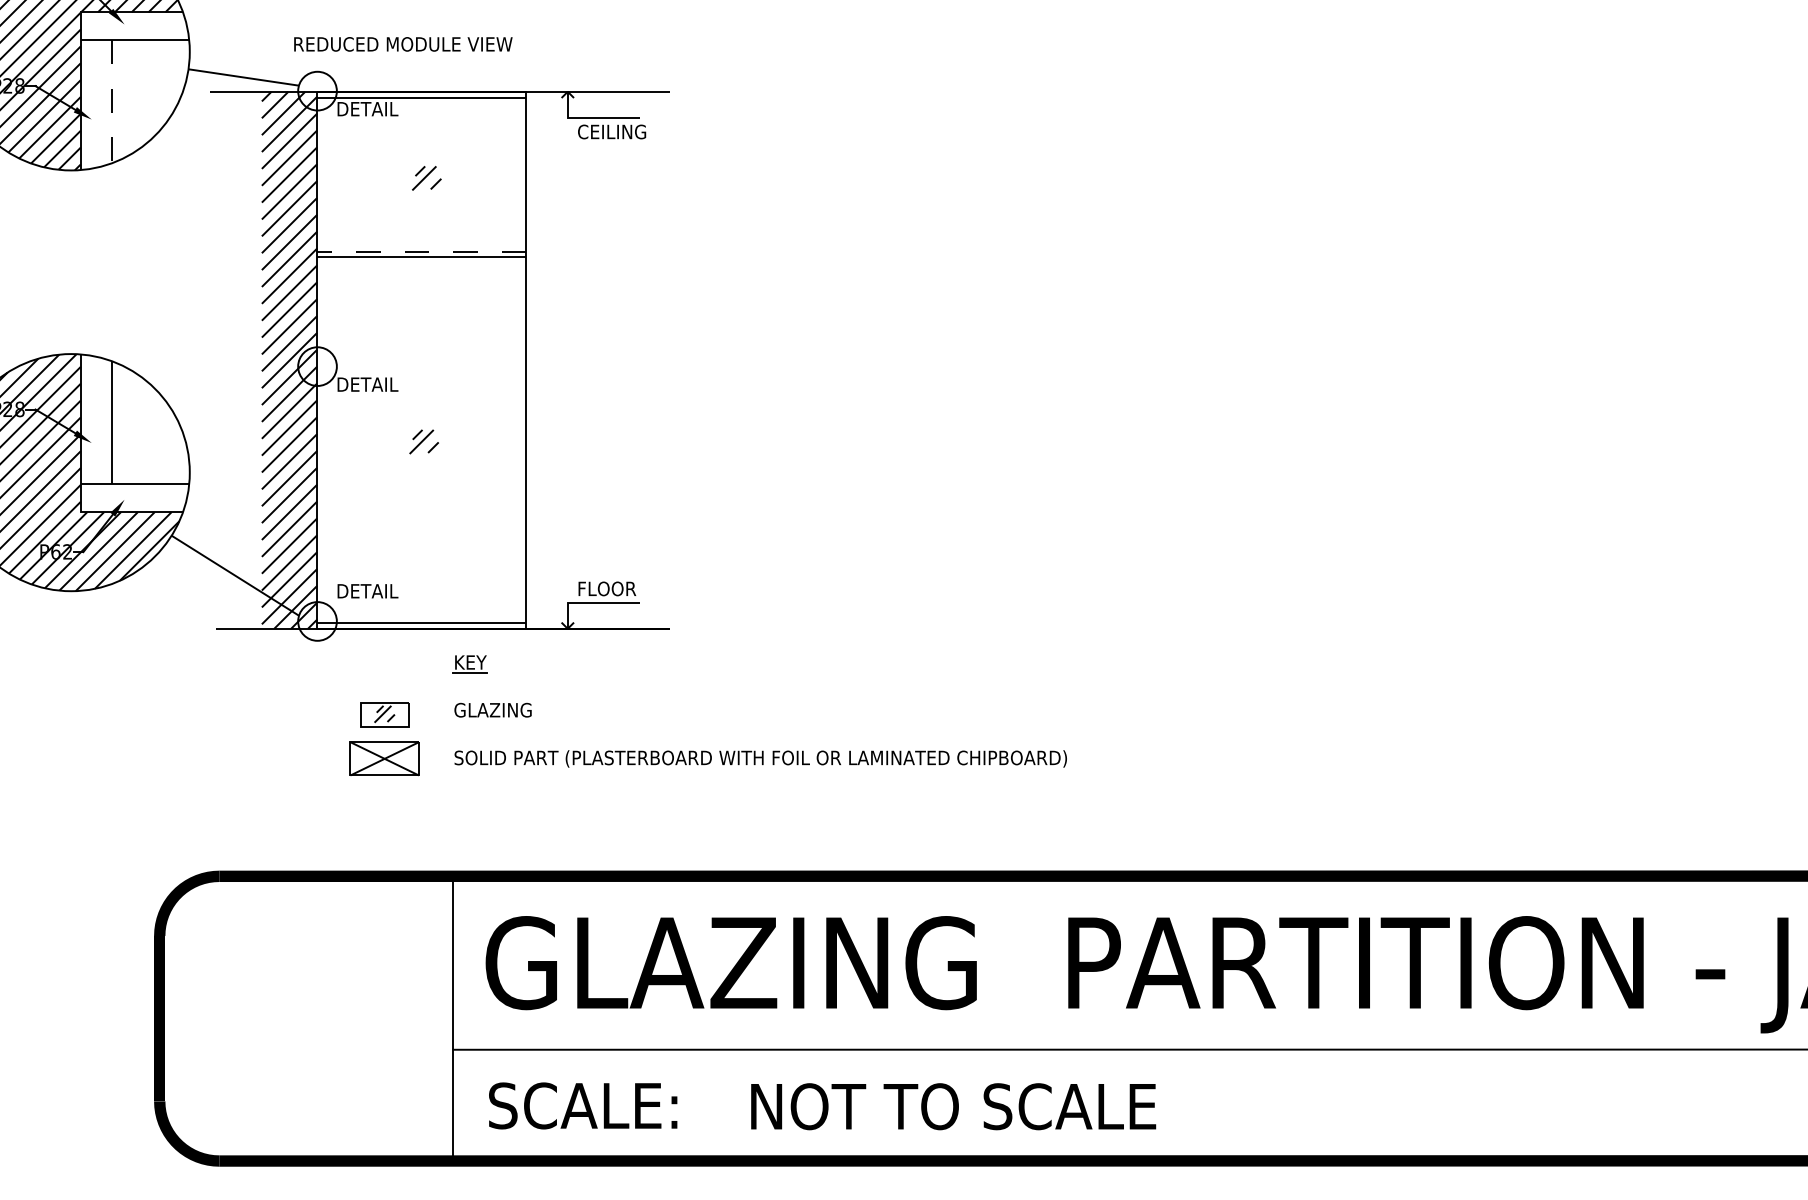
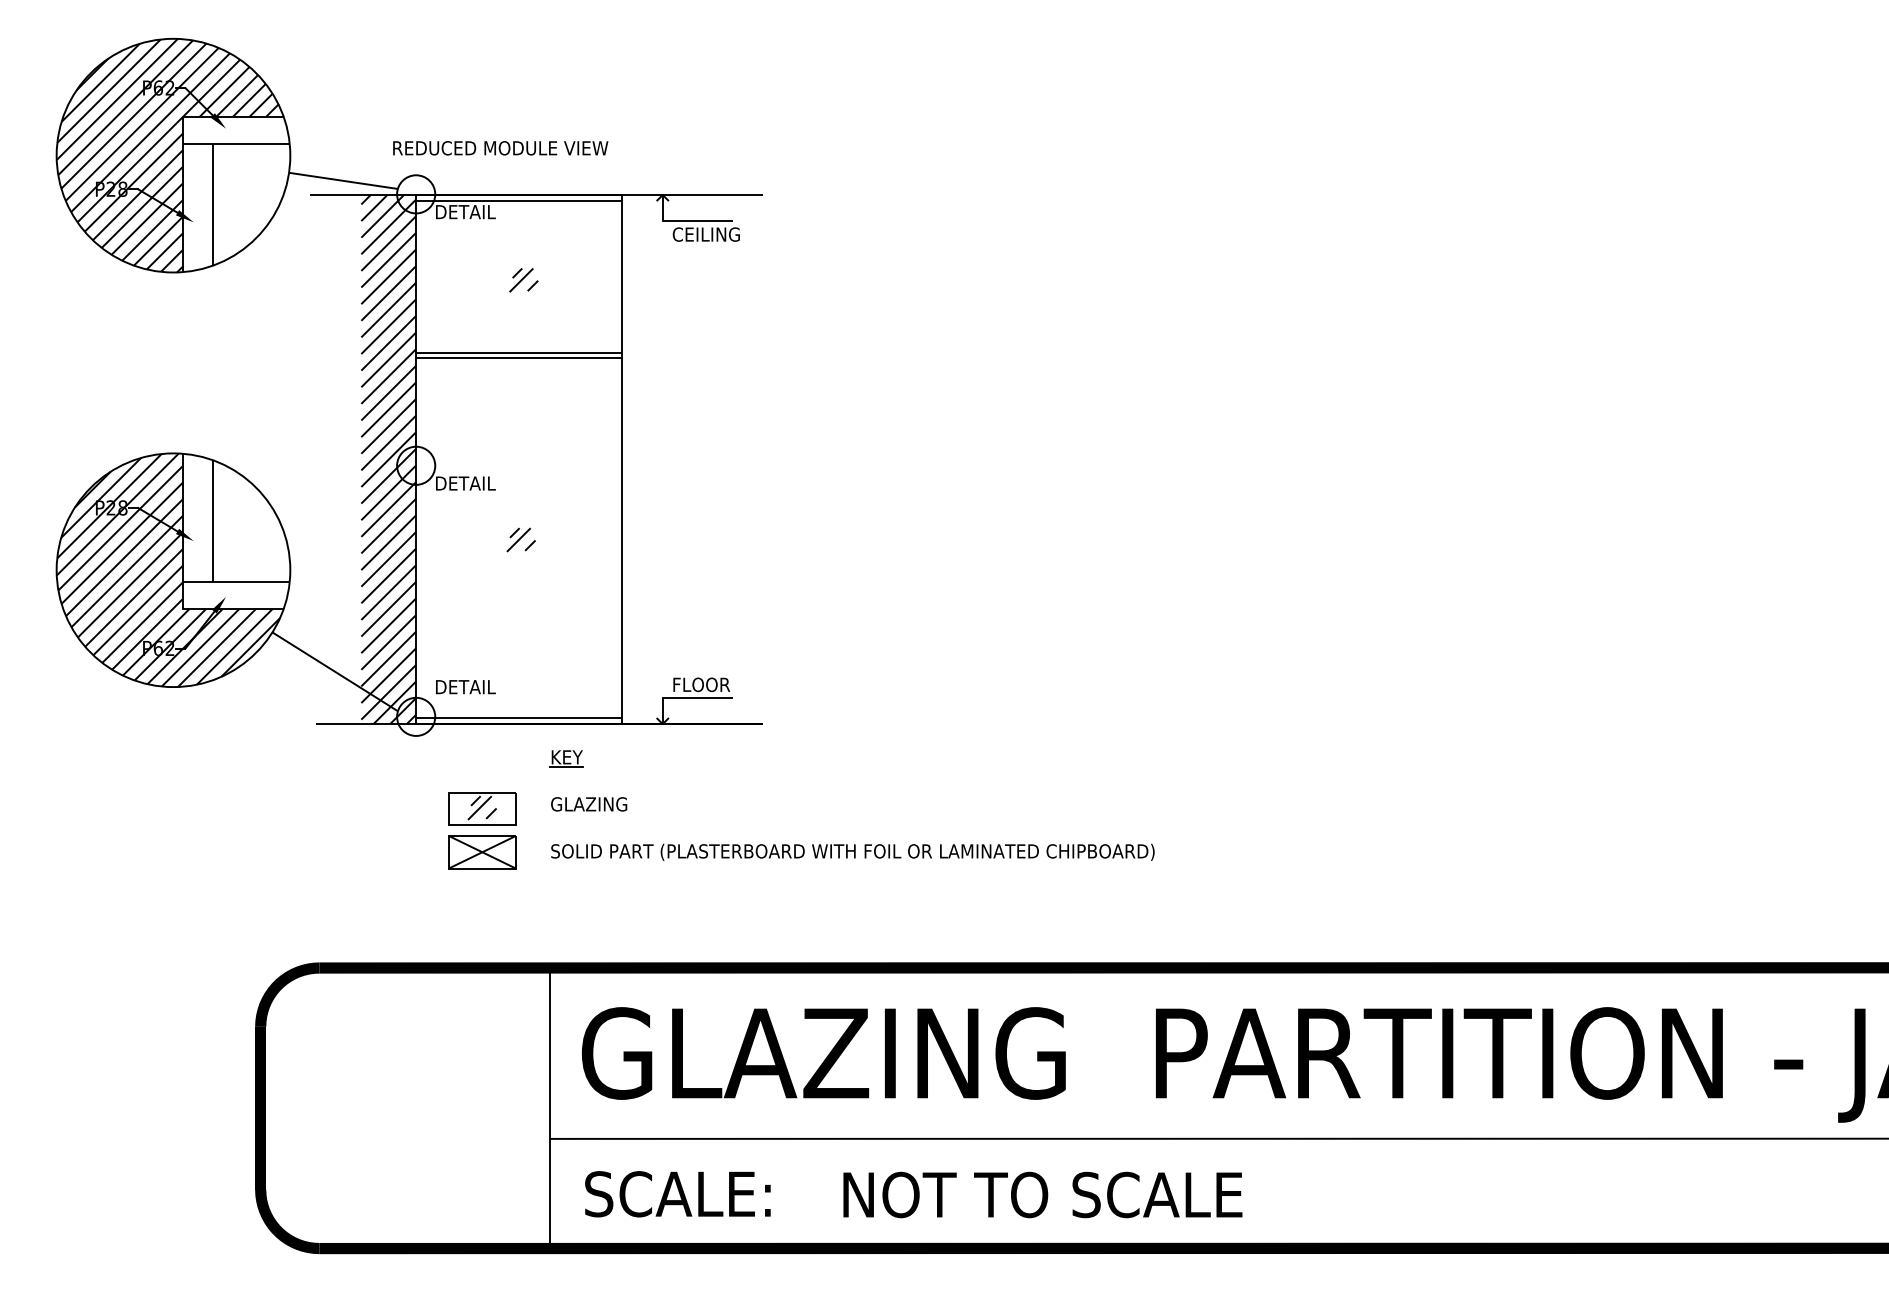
line: (111, 101) -> (213, 204), dashed -> solid
line: (421, 251) -> (518, 352), dashed -> solid
part: (384, 714) -> (482, 808), size x1.43

